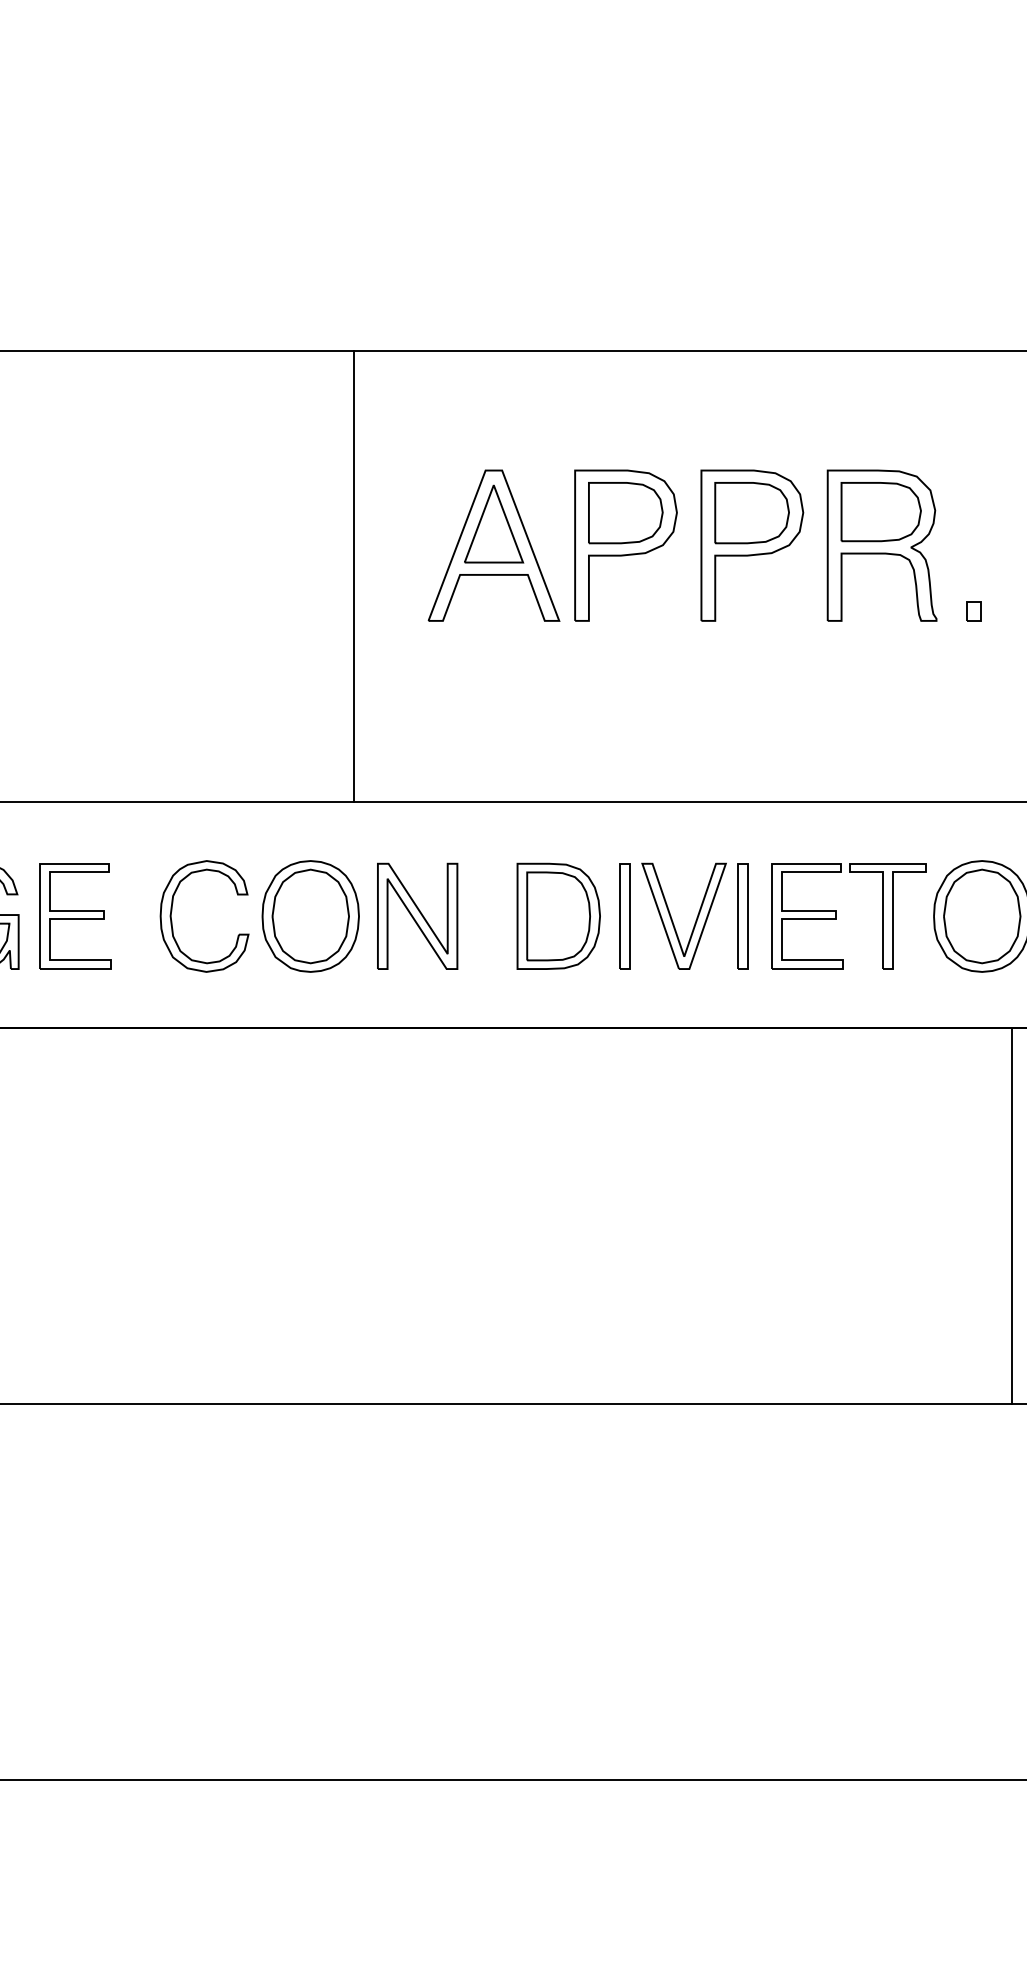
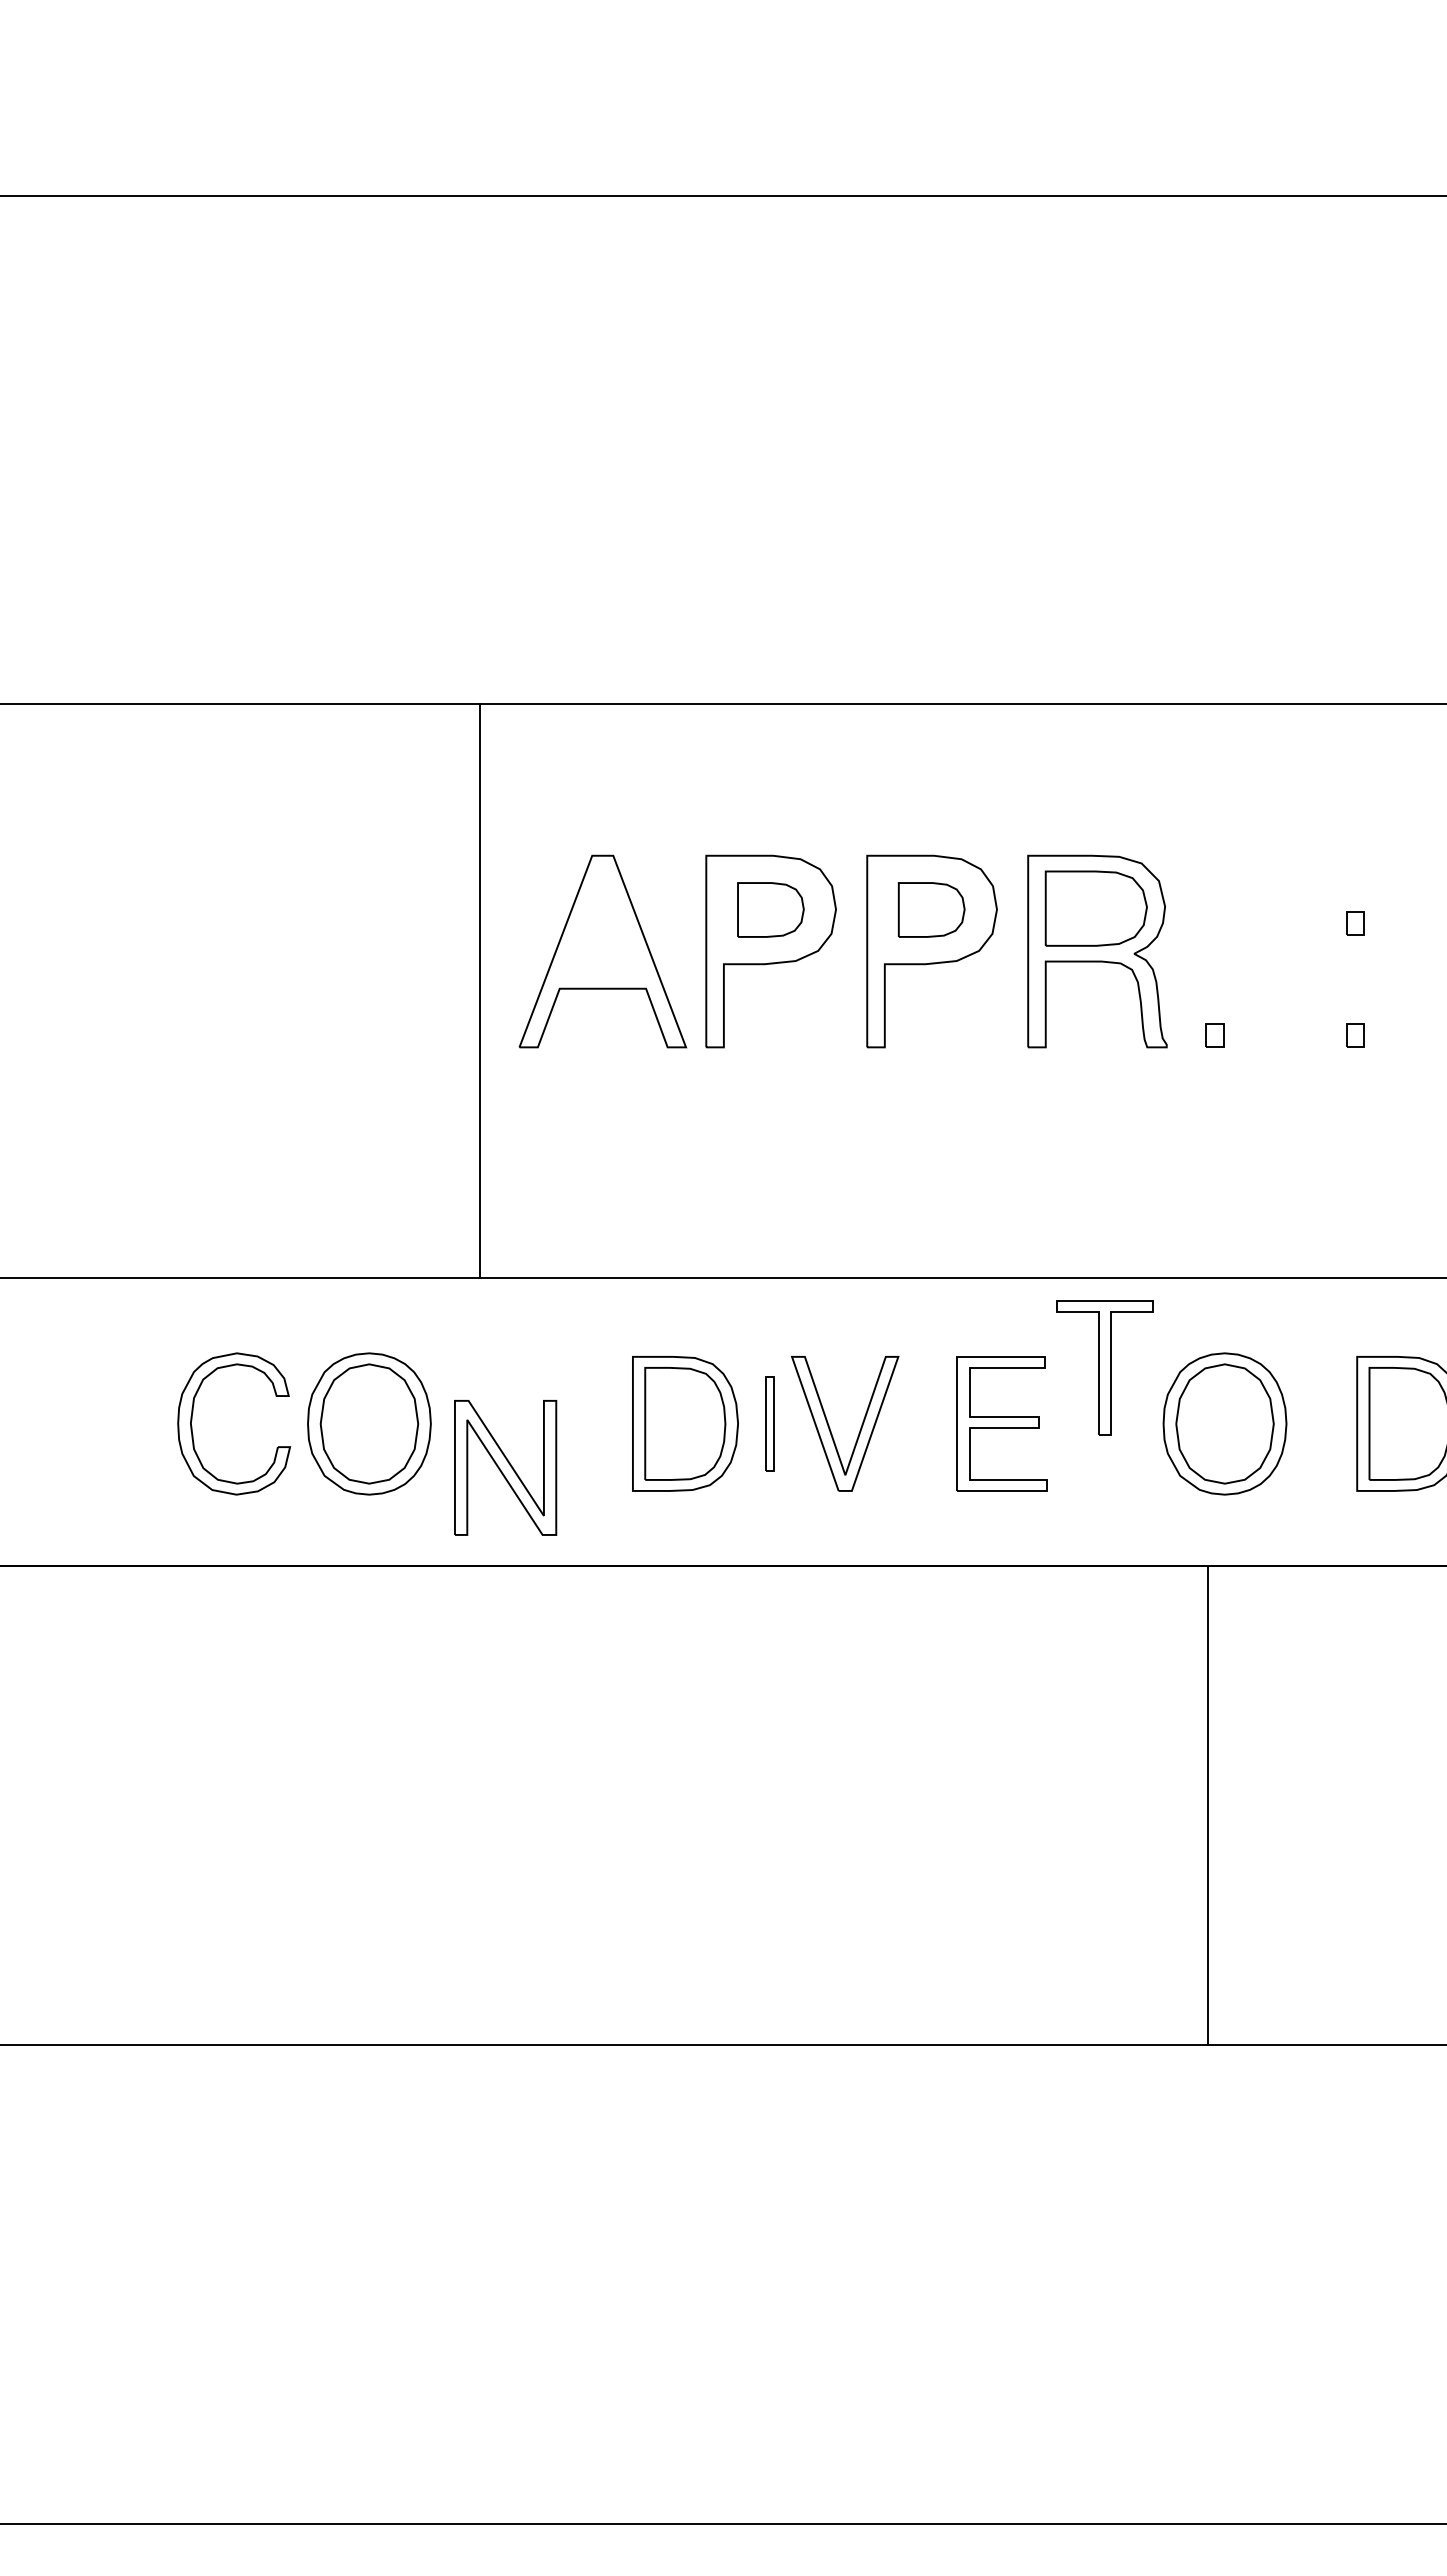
part: (625, 512) -> (770, 909), size x0.7
part: (751, 512) -> (931, 909), size x0.7
part: (493, 523) -> (602, 923), removed
line: (354, 576) -> (480, 990), moved
part: (75, 916) -> (69, 1423), removed
part: (417, 916) -> (505, 1467), moved
part: (624, 916) -> (769, 1423), size x0.7
part: (742, 916) -> (919, 1423), removed
part: (887, 916) -> (1104, 1367), moved
line: (1012, 1215) -> (1208, 1804), moved

